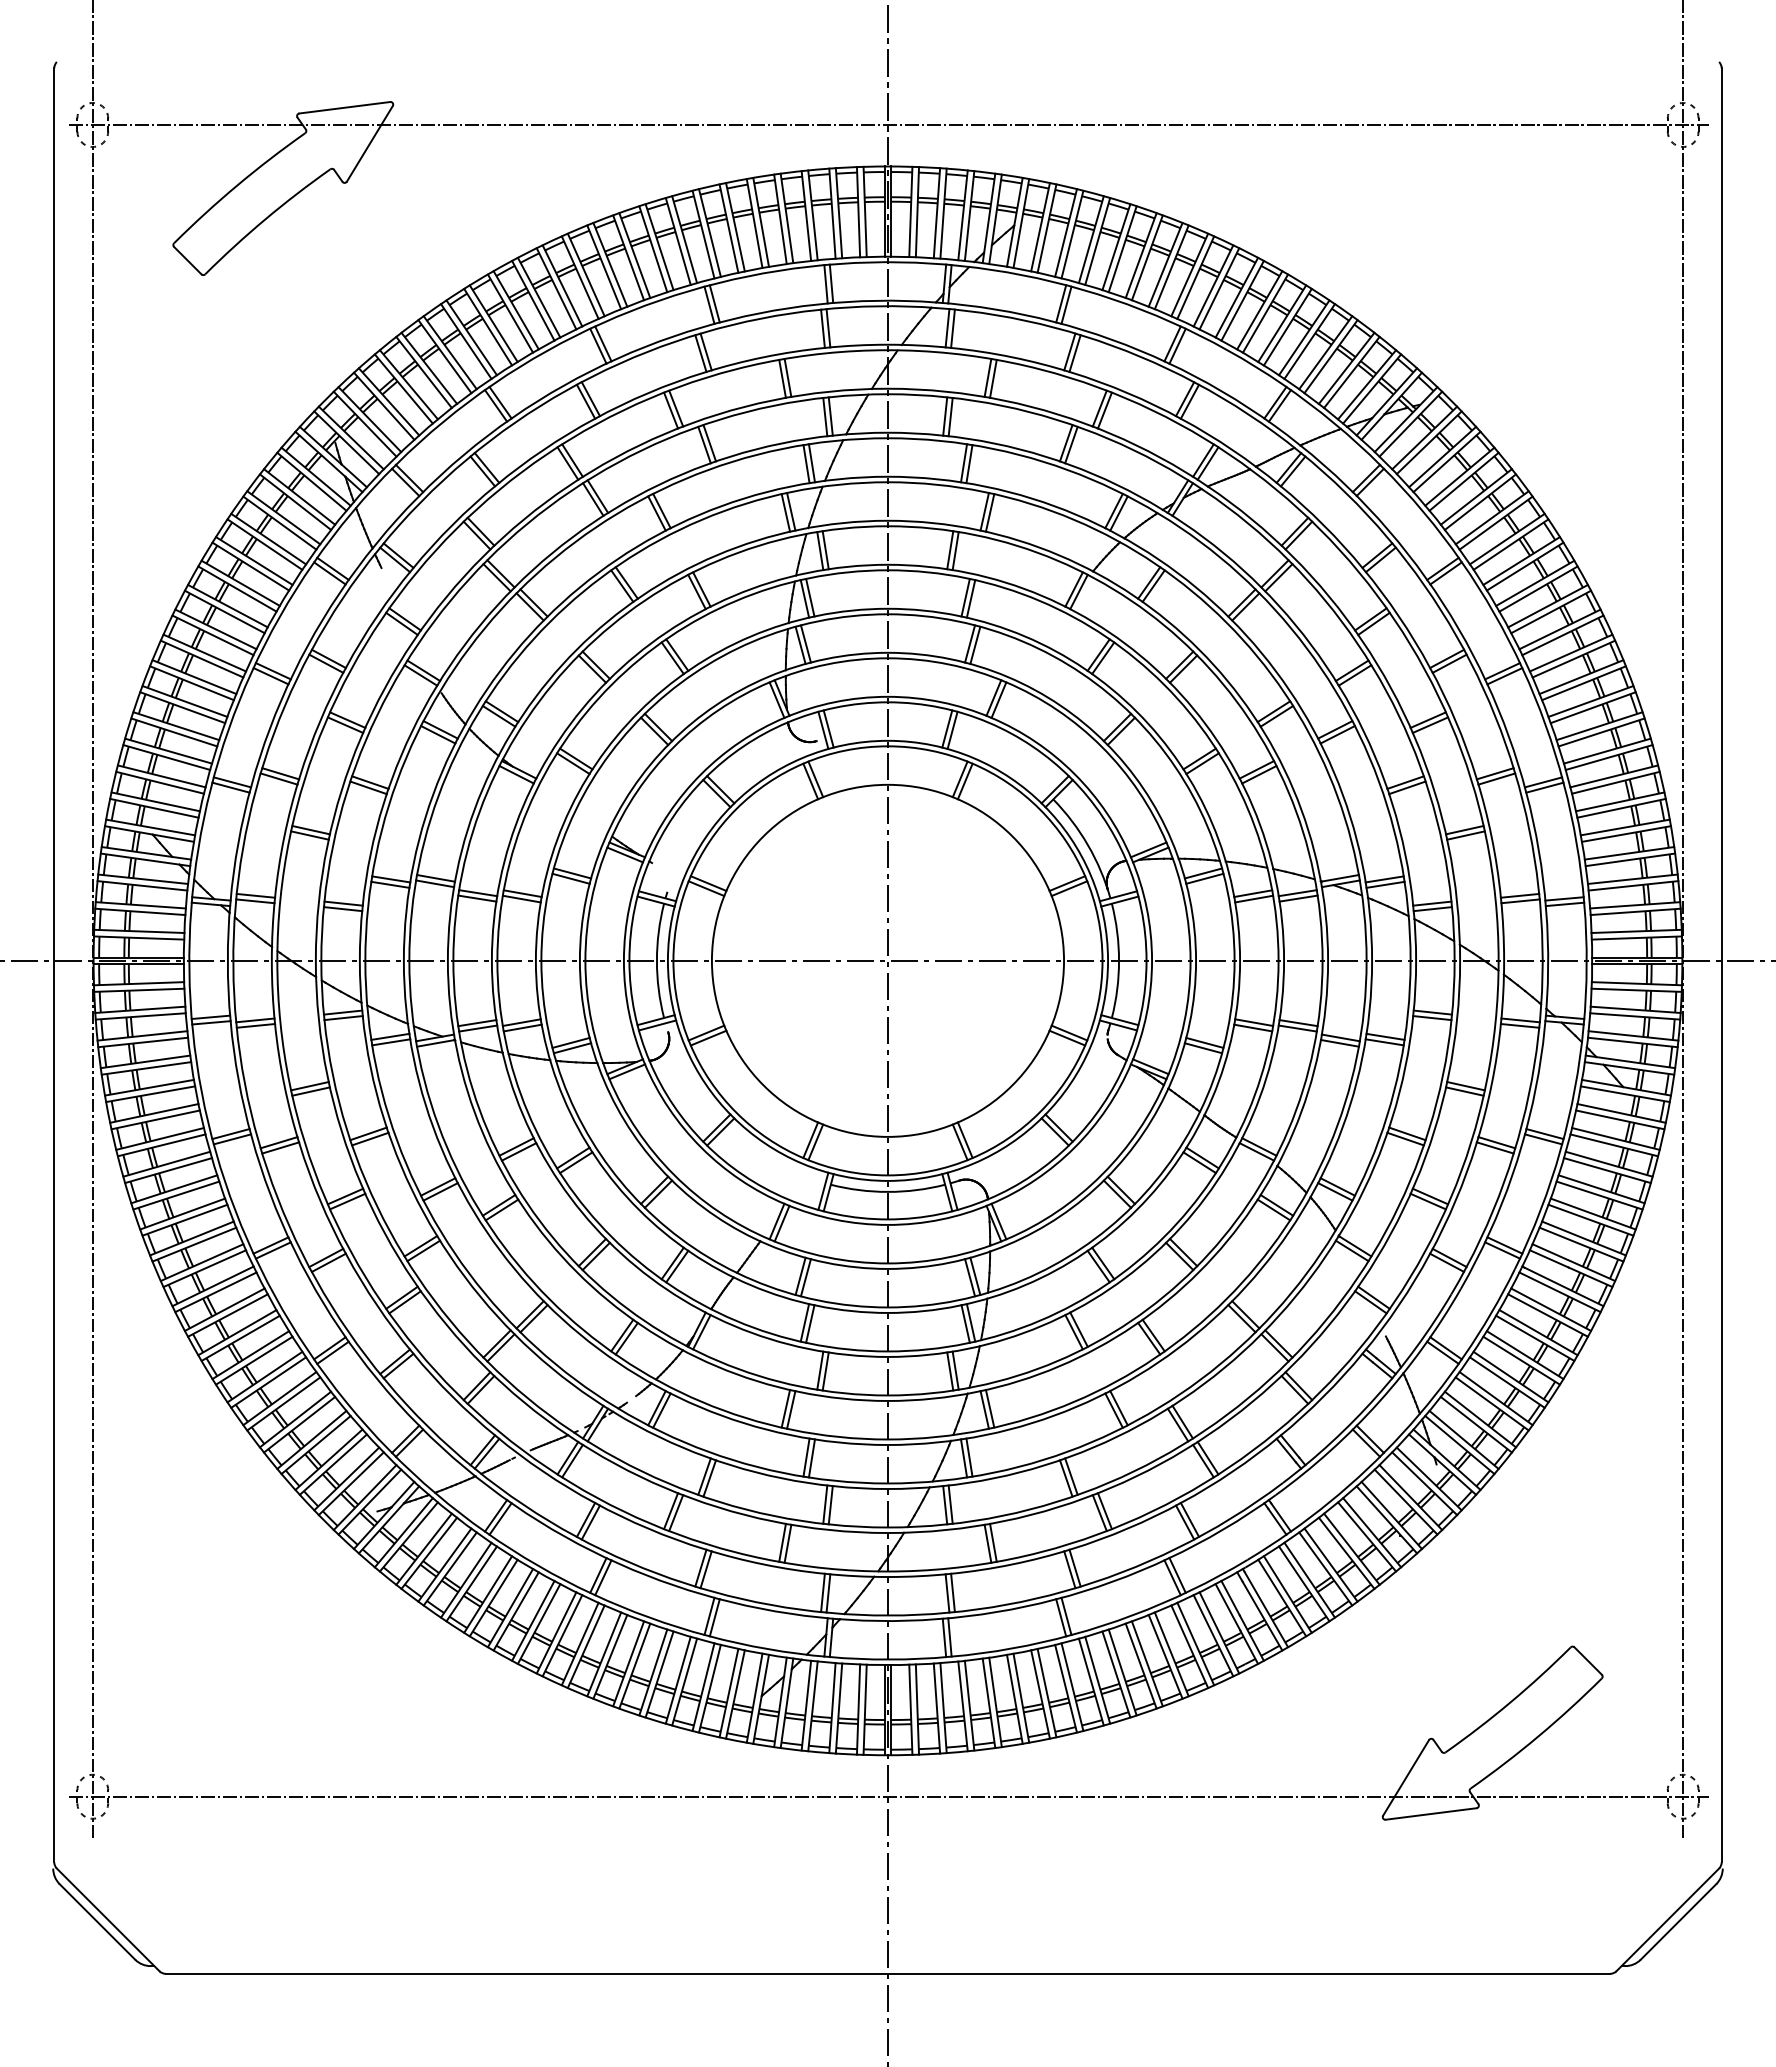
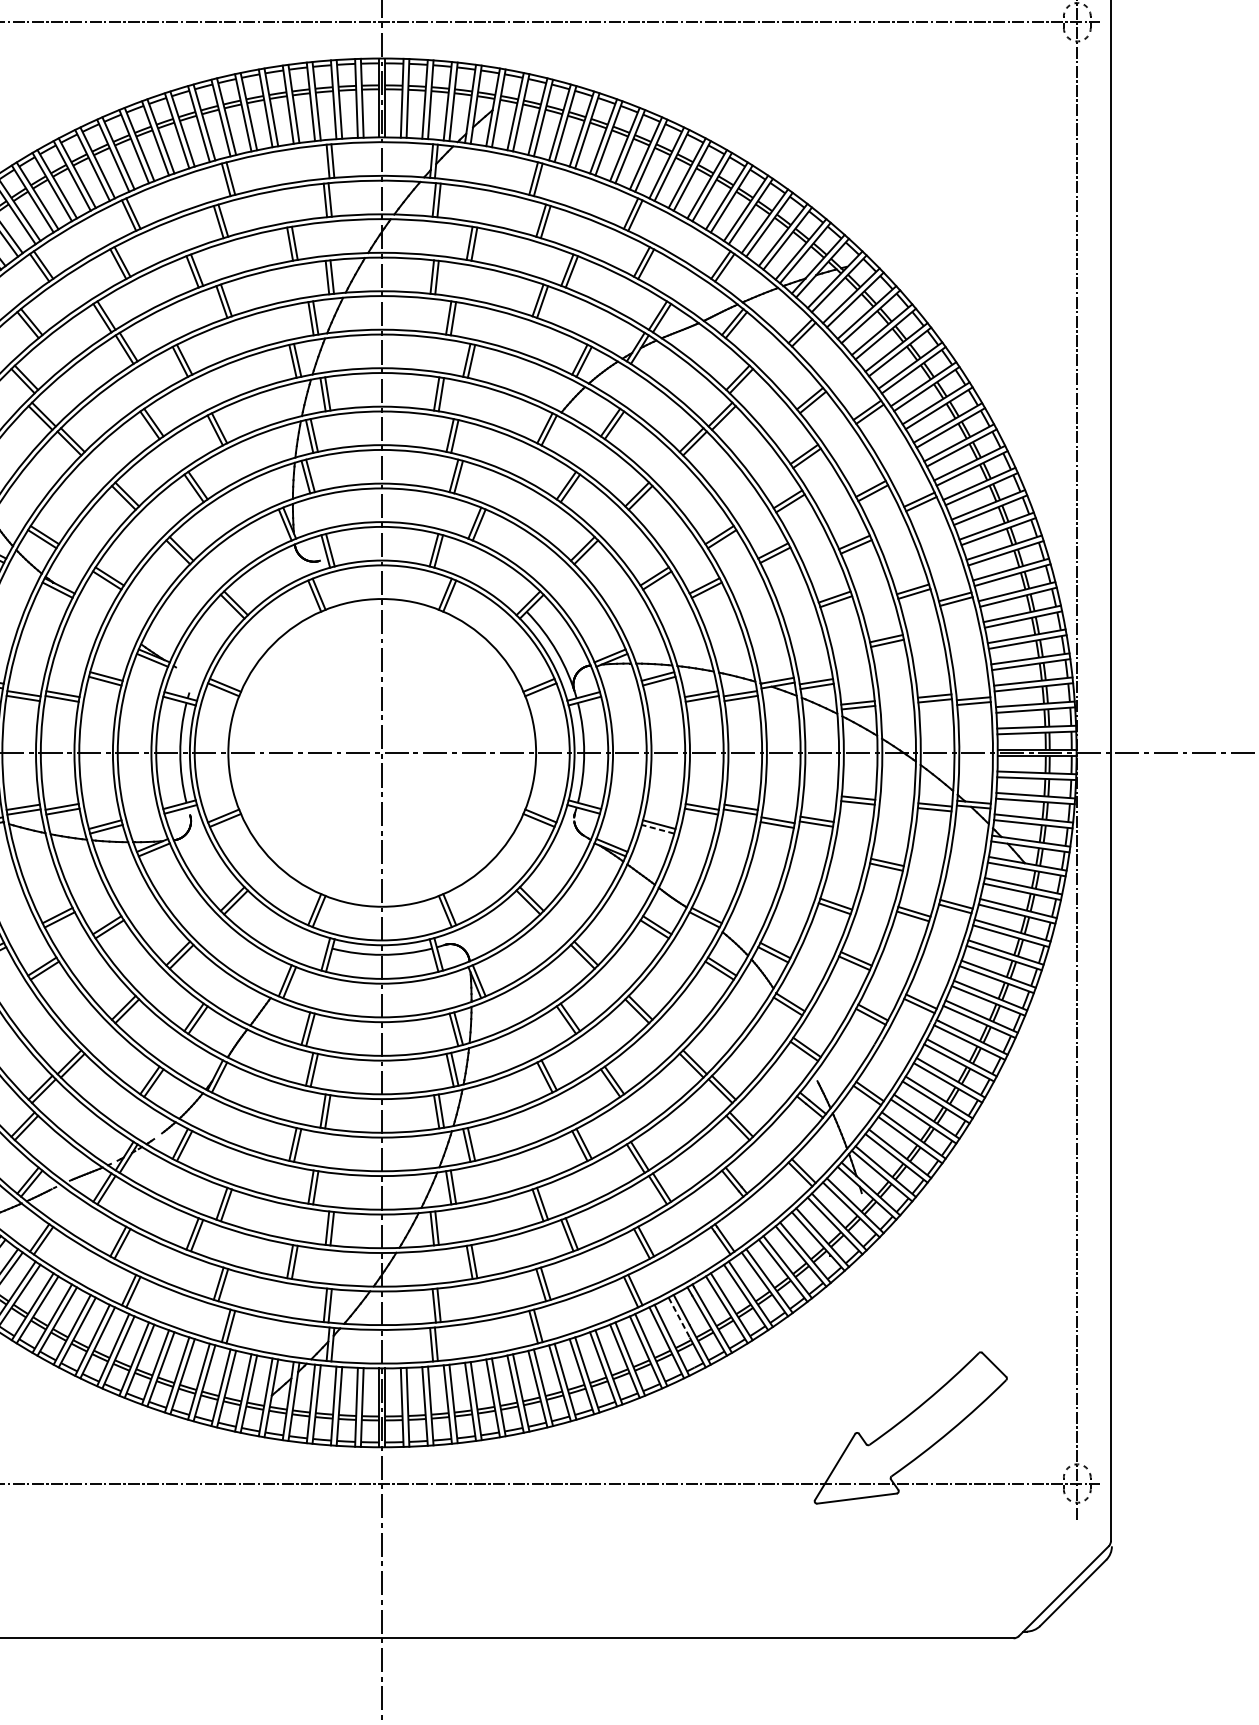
line: (1202, 1048) -> (657, 829), solid -> dashed
line: (1228, 1607) -> (679, 1318), solid -> dashed

